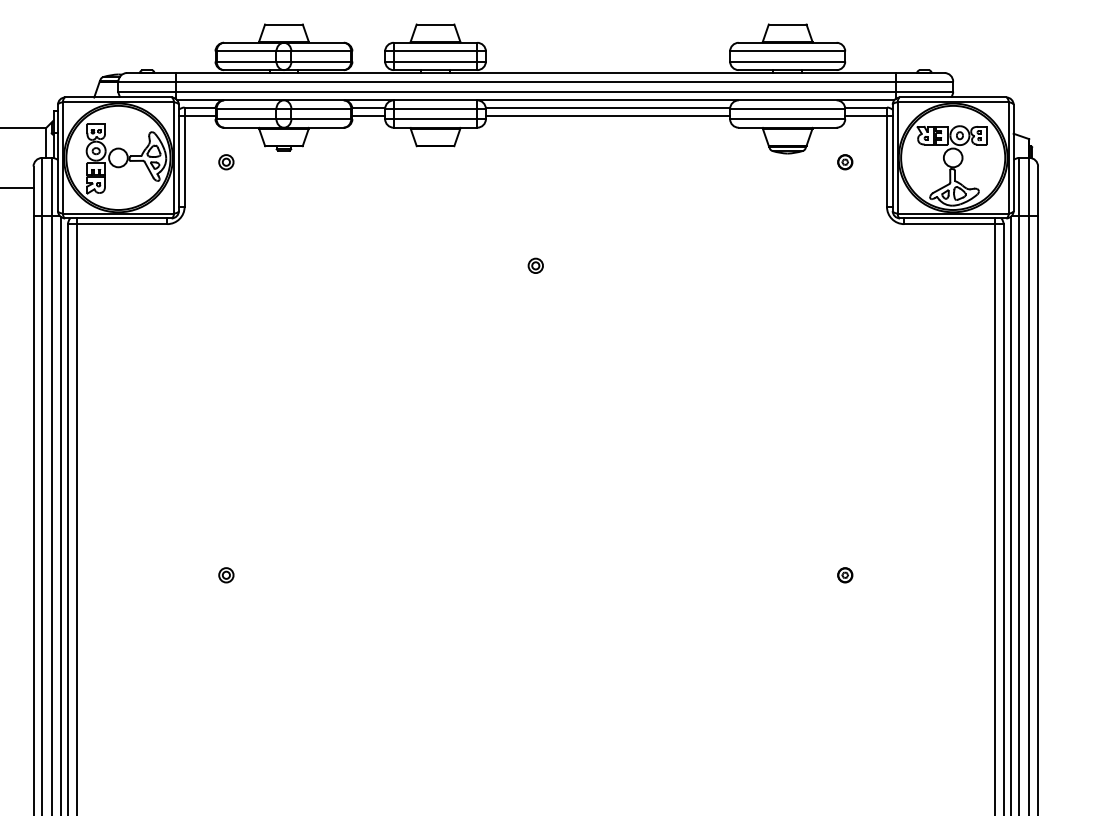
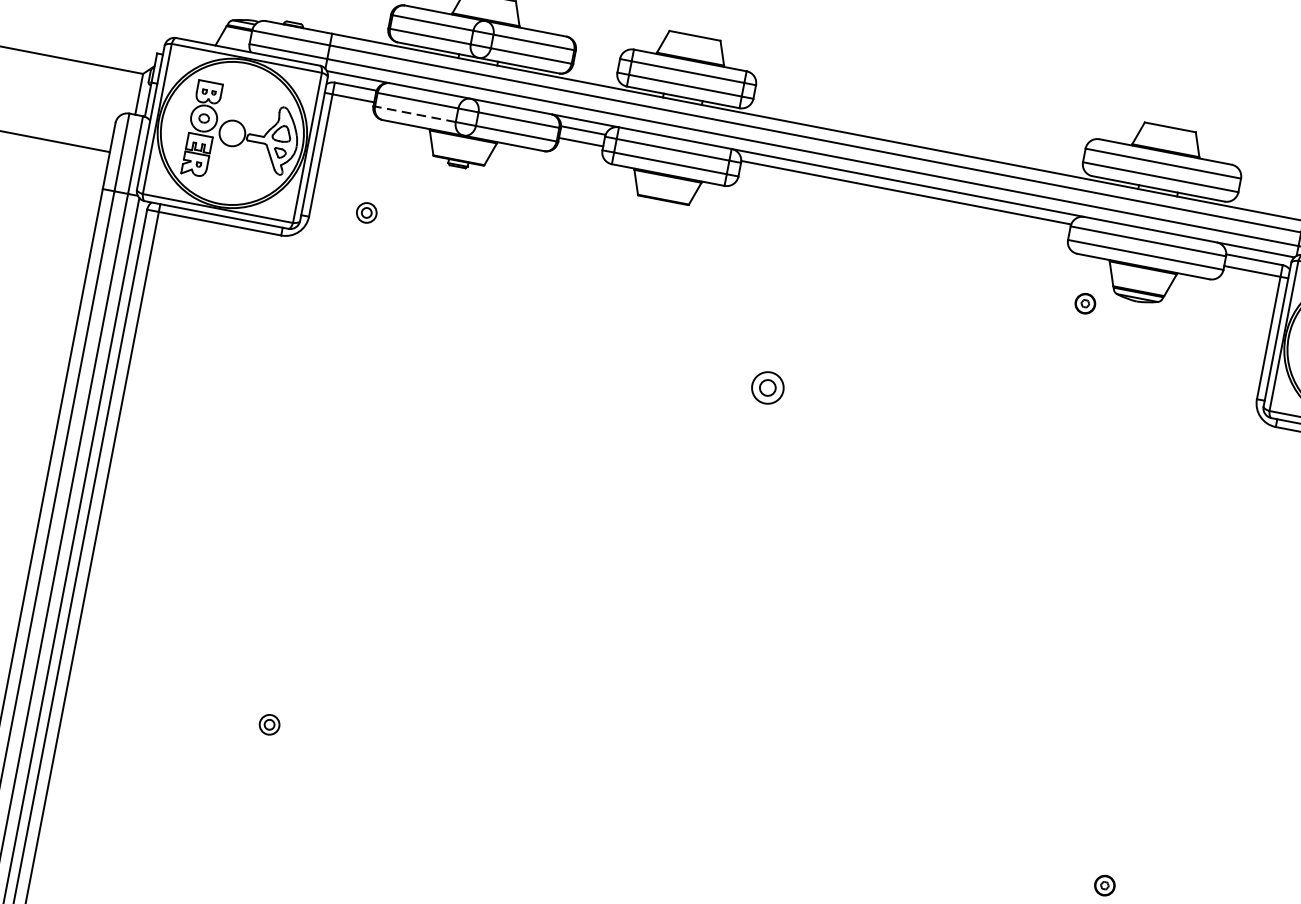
line: (607, 116) -> (903, 204), removed
line: (246, 119) -> (415, 114), solid -> dashed
part: (226, 162) -> (366, 213), moved
part: (845, 162) -> (1085, 304), moved
part: (535, 265) -> (767, 387), size x1.6

